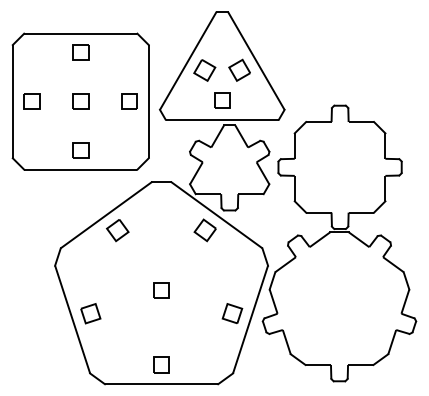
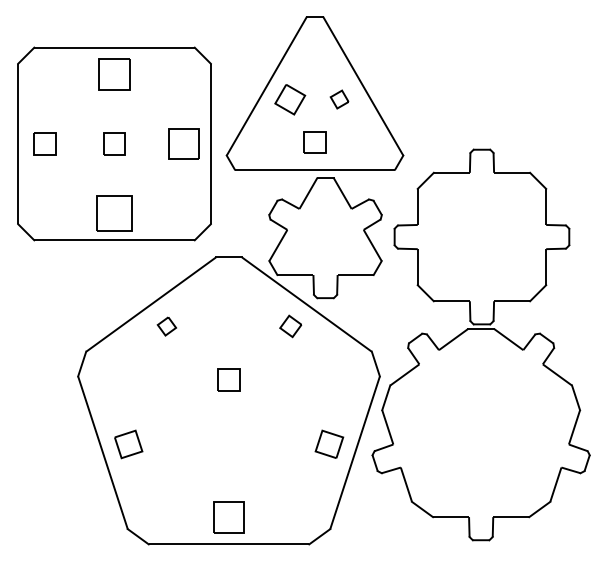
part: (80, 52) -> (114, 74), size x1.4
part: (239, 70) -> (339, 99), size x0.6
part: (129, 101) -> (183, 143), size x1.4
part: (80, 150) -> (114, 212), size x1.6
part: (117, 230) -> (166, 326), size x0.6
part: (204, 230) -> (290, 326), size x0.7
part: (161, 290) -> (228, 379), moved
part: (161, 364) -> (228, 516), size x1.4

